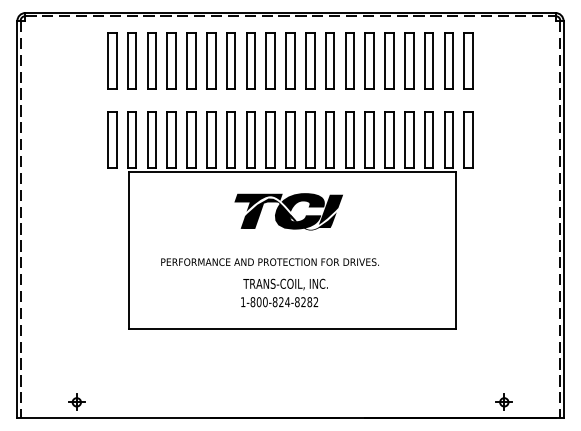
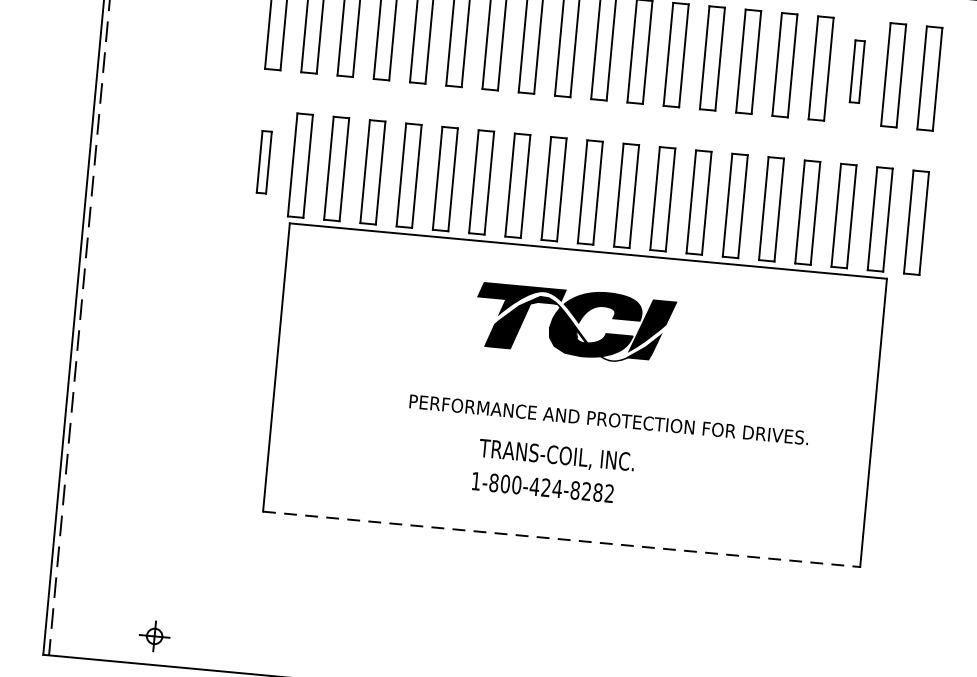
part: (428, 60) -> (856, 70), size x0.6
part: (112, 139) -> (264, 161), size x0.6
text: (269, 261) -> (608, 418), moved
text: (274, 302) -> (533, 487), 1-800-824-8282 -> 1-800-424-8282
line: (292, 329) -> (561, 539), solid -> dashed

